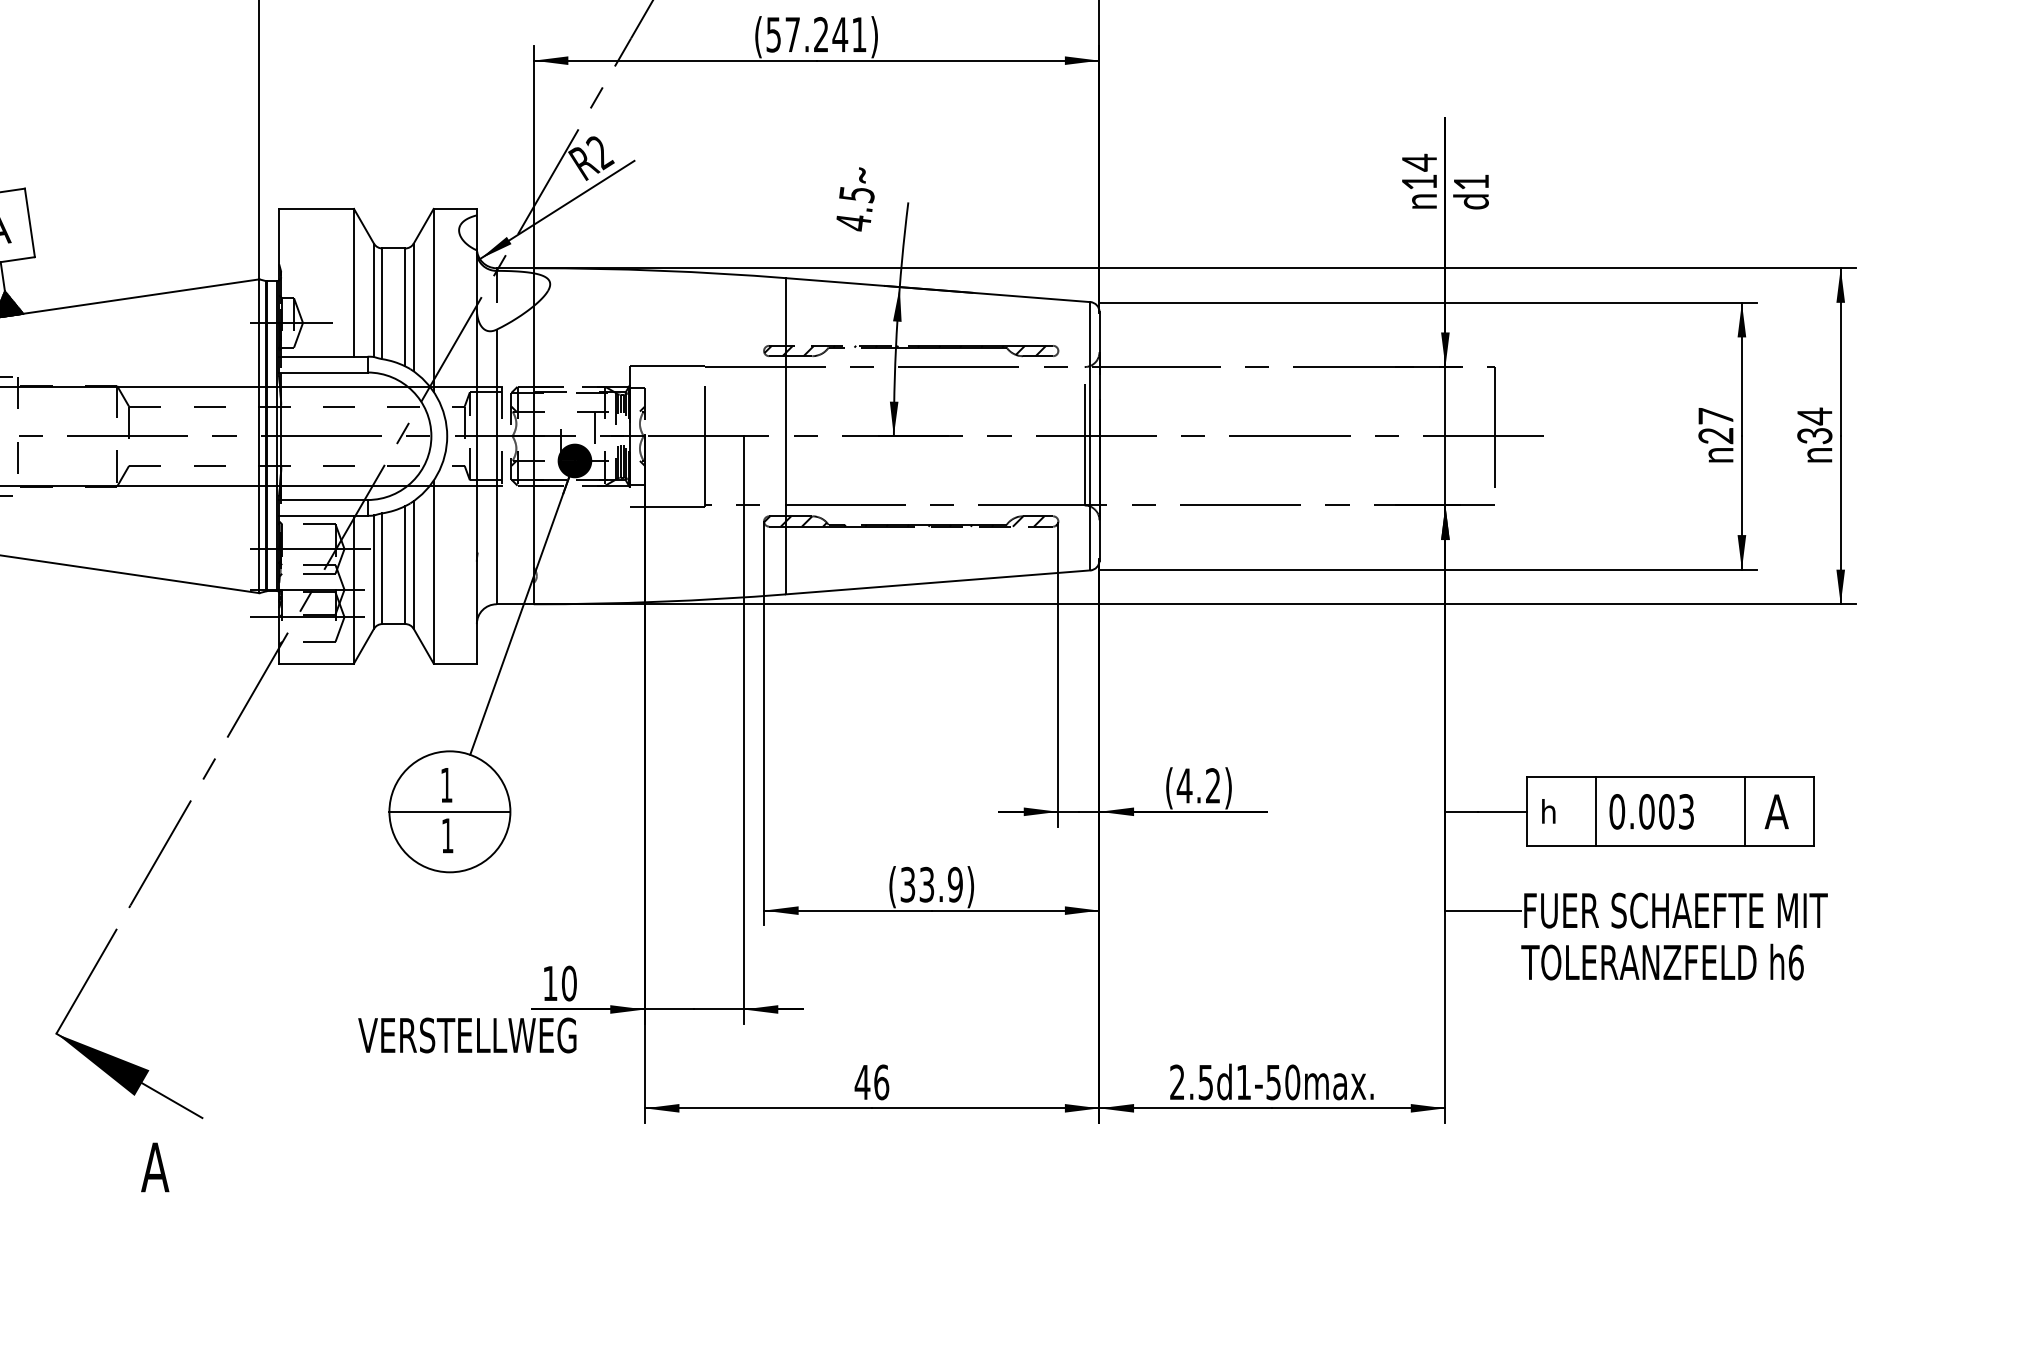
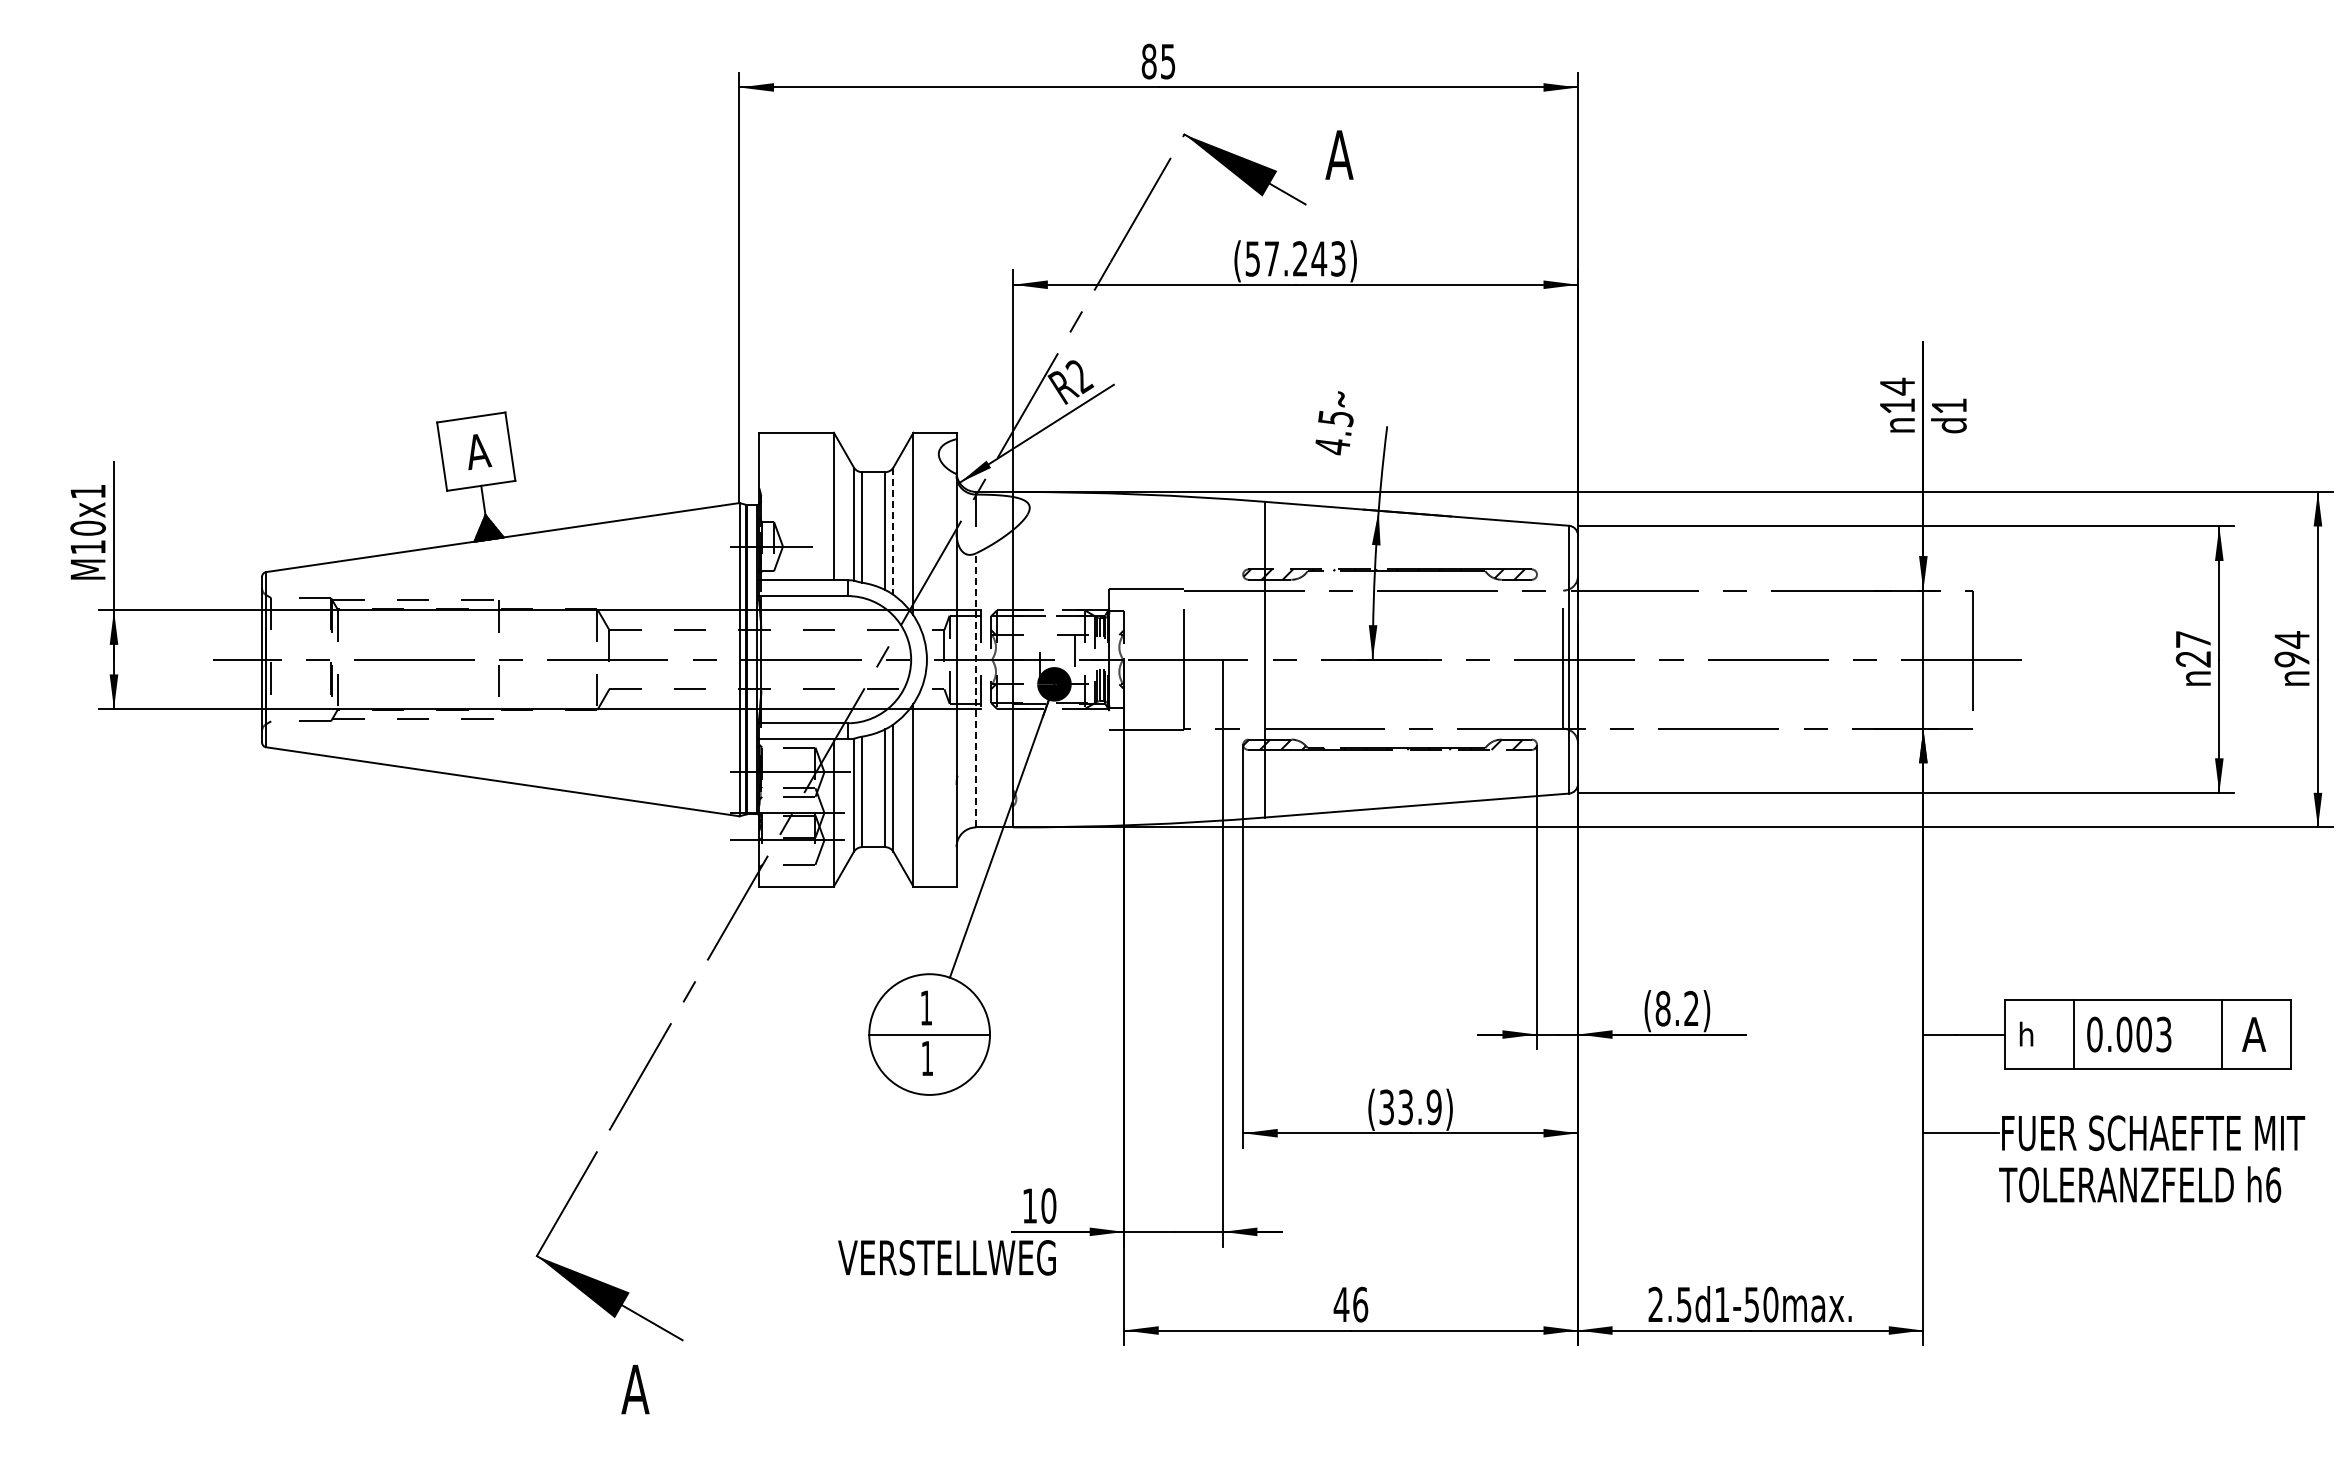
text: (859, 34) -> (1338, 258), (57.241) -> (57.243)
line: (413, 307) -> (893, 531), solid -> dashed
text: (1814, 436) -> (2291, 659), 34 -> 94
line: (496, 466) -> (976, 689), solid -> dashed
text: (1184, 785) -> (1662, 1008), (4.2) -> (8.2)

